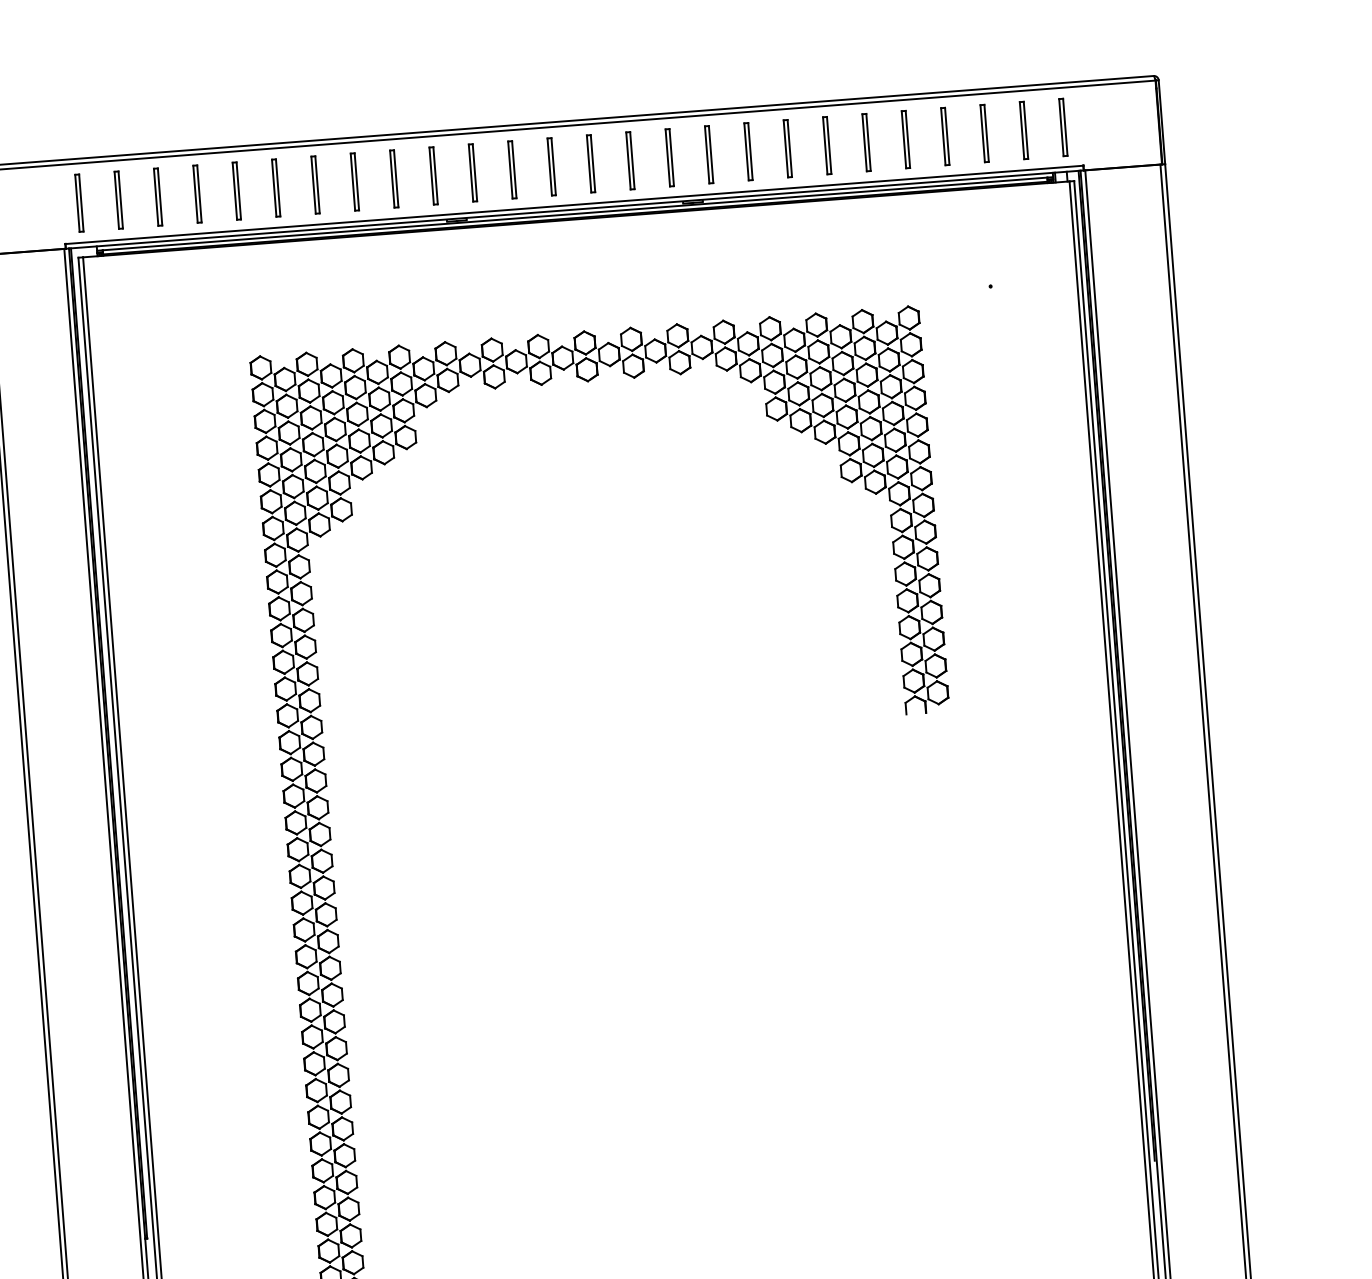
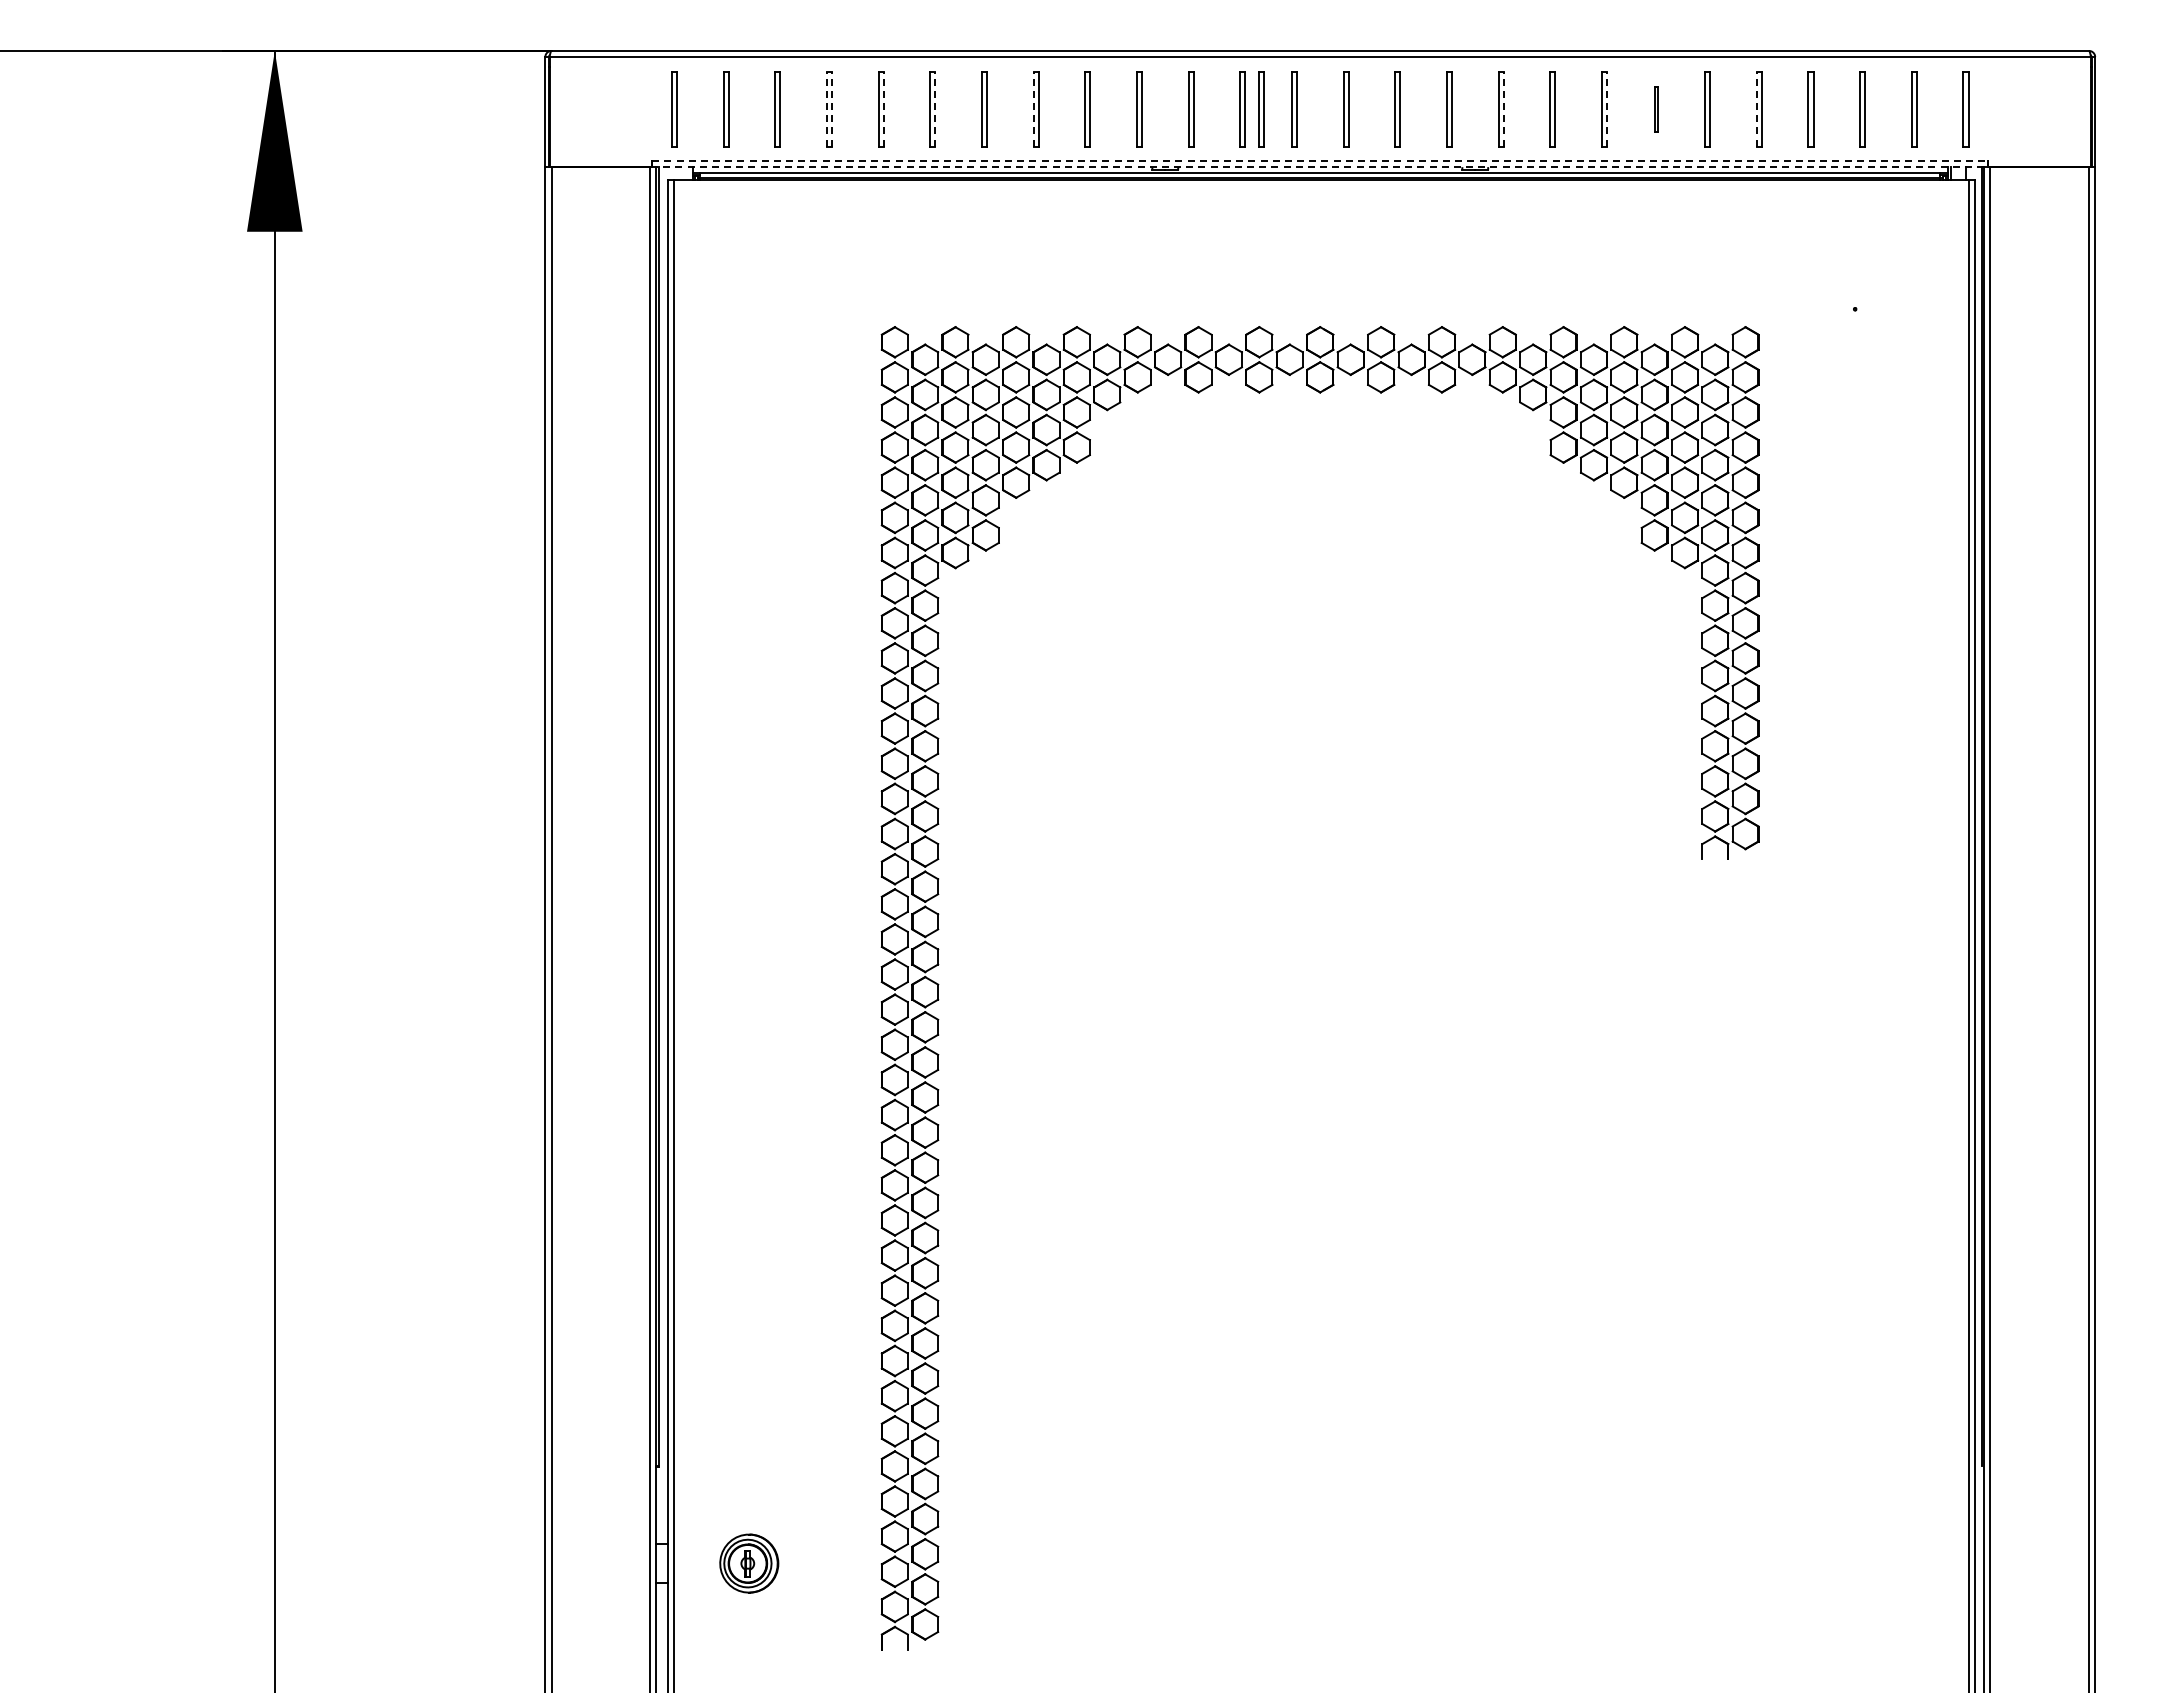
line: (903, 139) -> (1756, 108), solid -> dashed
part: (826, 146) -> (1655, 109), size x0.6
line: (789, 148) -> (1606, 108), solid -> dashed
line: (710, 154) -> (1503, 108), solid -> dashed
part: (526, 169) -> (1261, 109), added
line: (352, 181) -> (1033, 108), solid -> dashed
line: (278, 187) -> (935, 108), solid -> dashed
line: (238, 190) -> (883, 108), solid -> dashed
line: (195, 193) -> (826, 108), solid -> dashed
line: (199, 193) -> (832, 108), solid -> dashed
line: (574, 204) -> (1320, 160), solid -> dashed
line: (574, 209) -> (1320, 167), solid -> dashed

